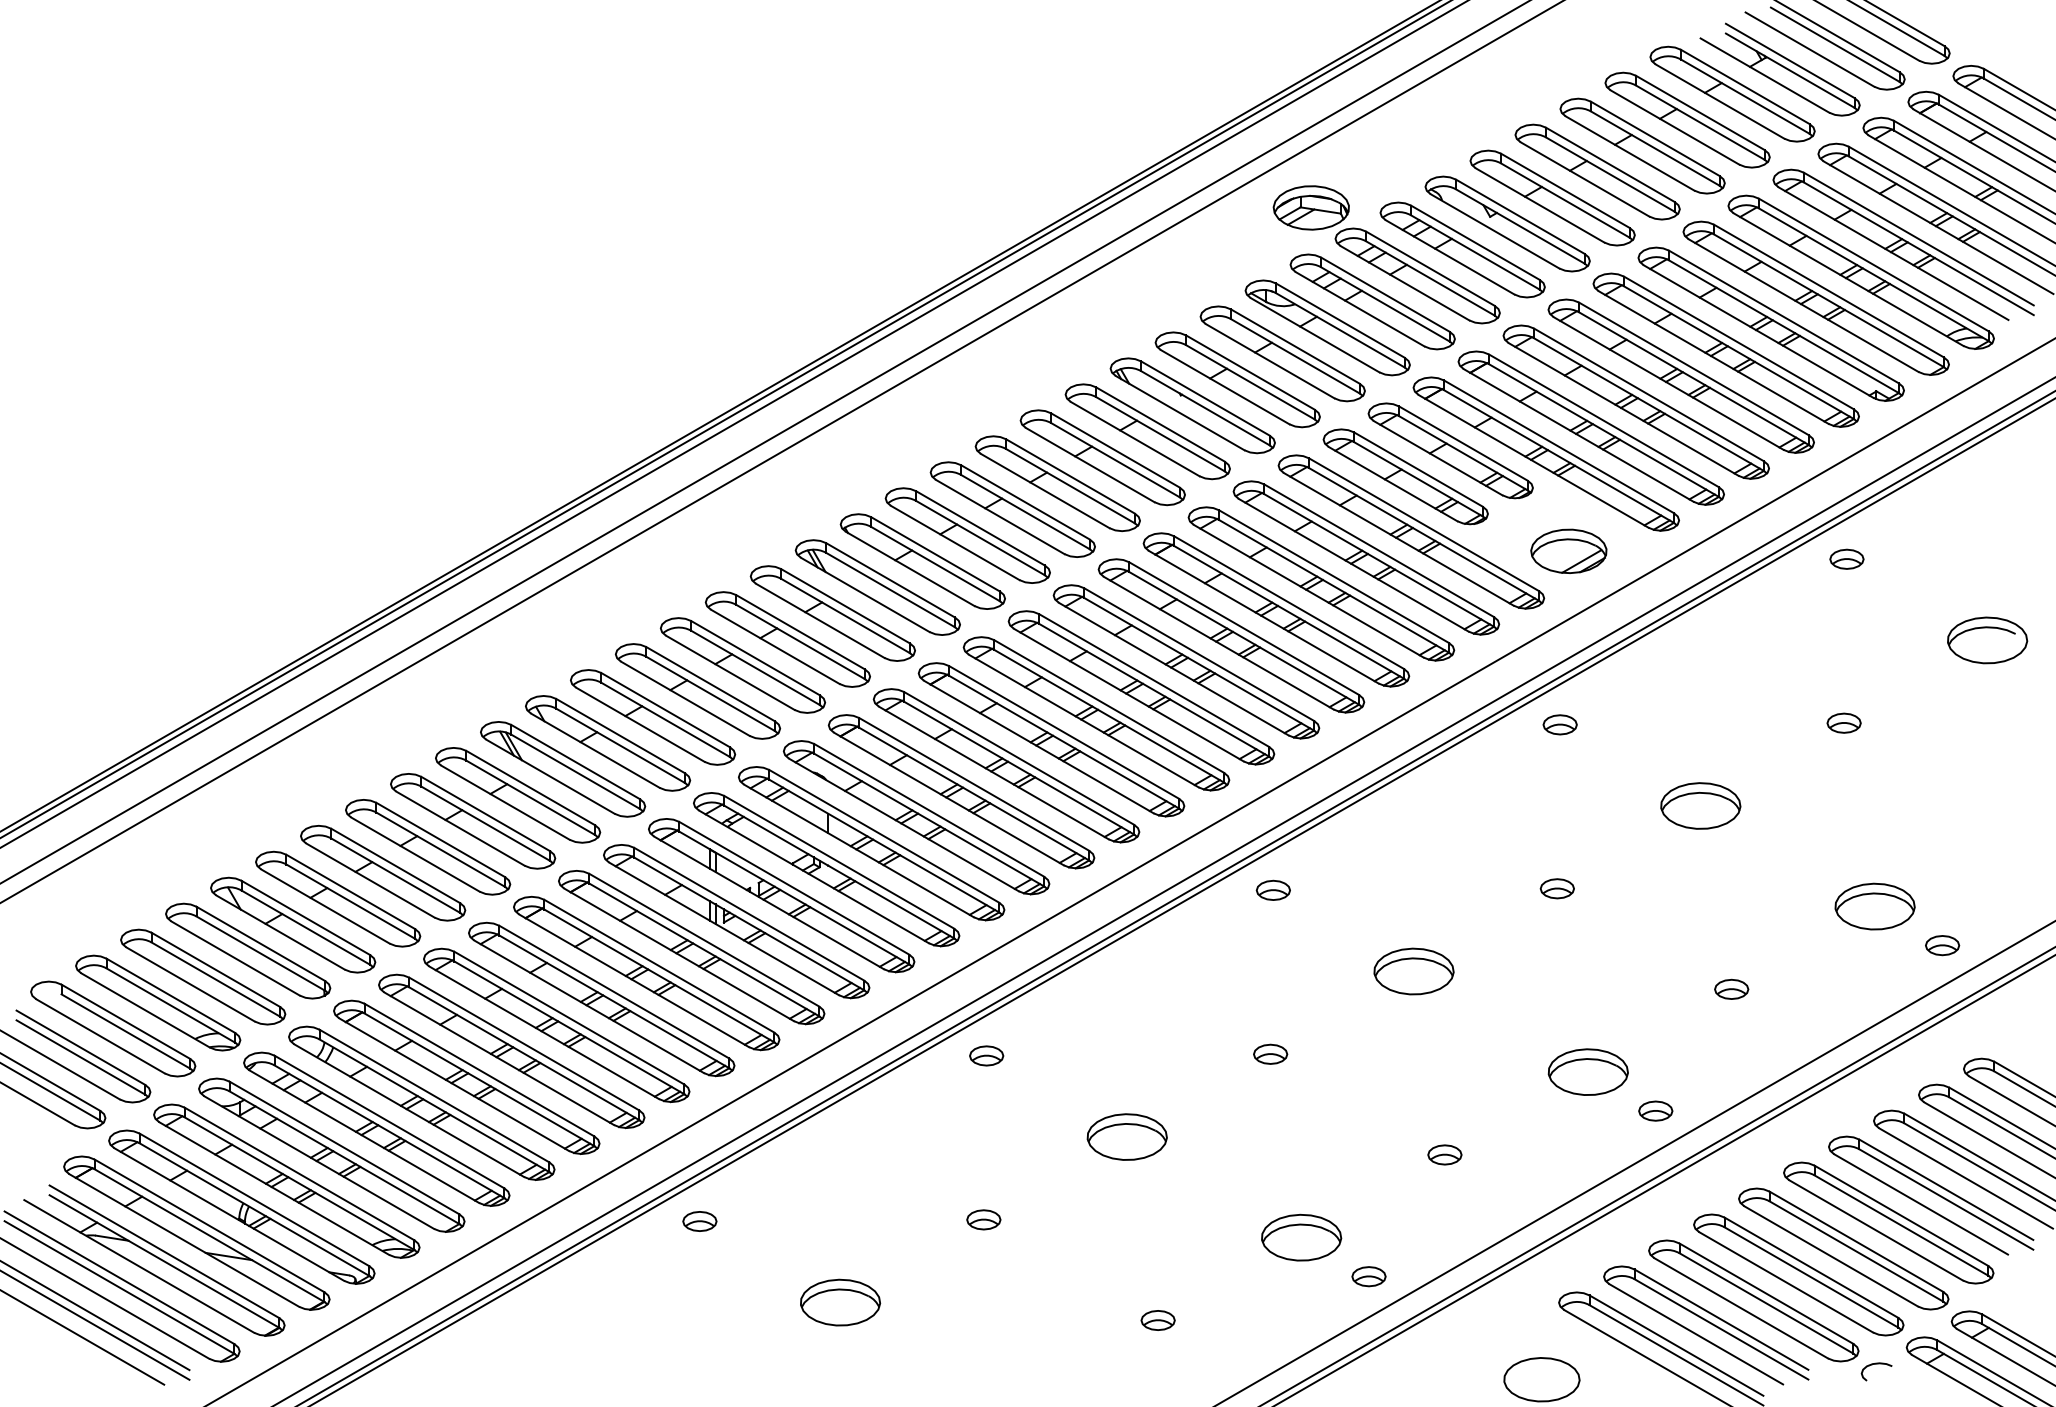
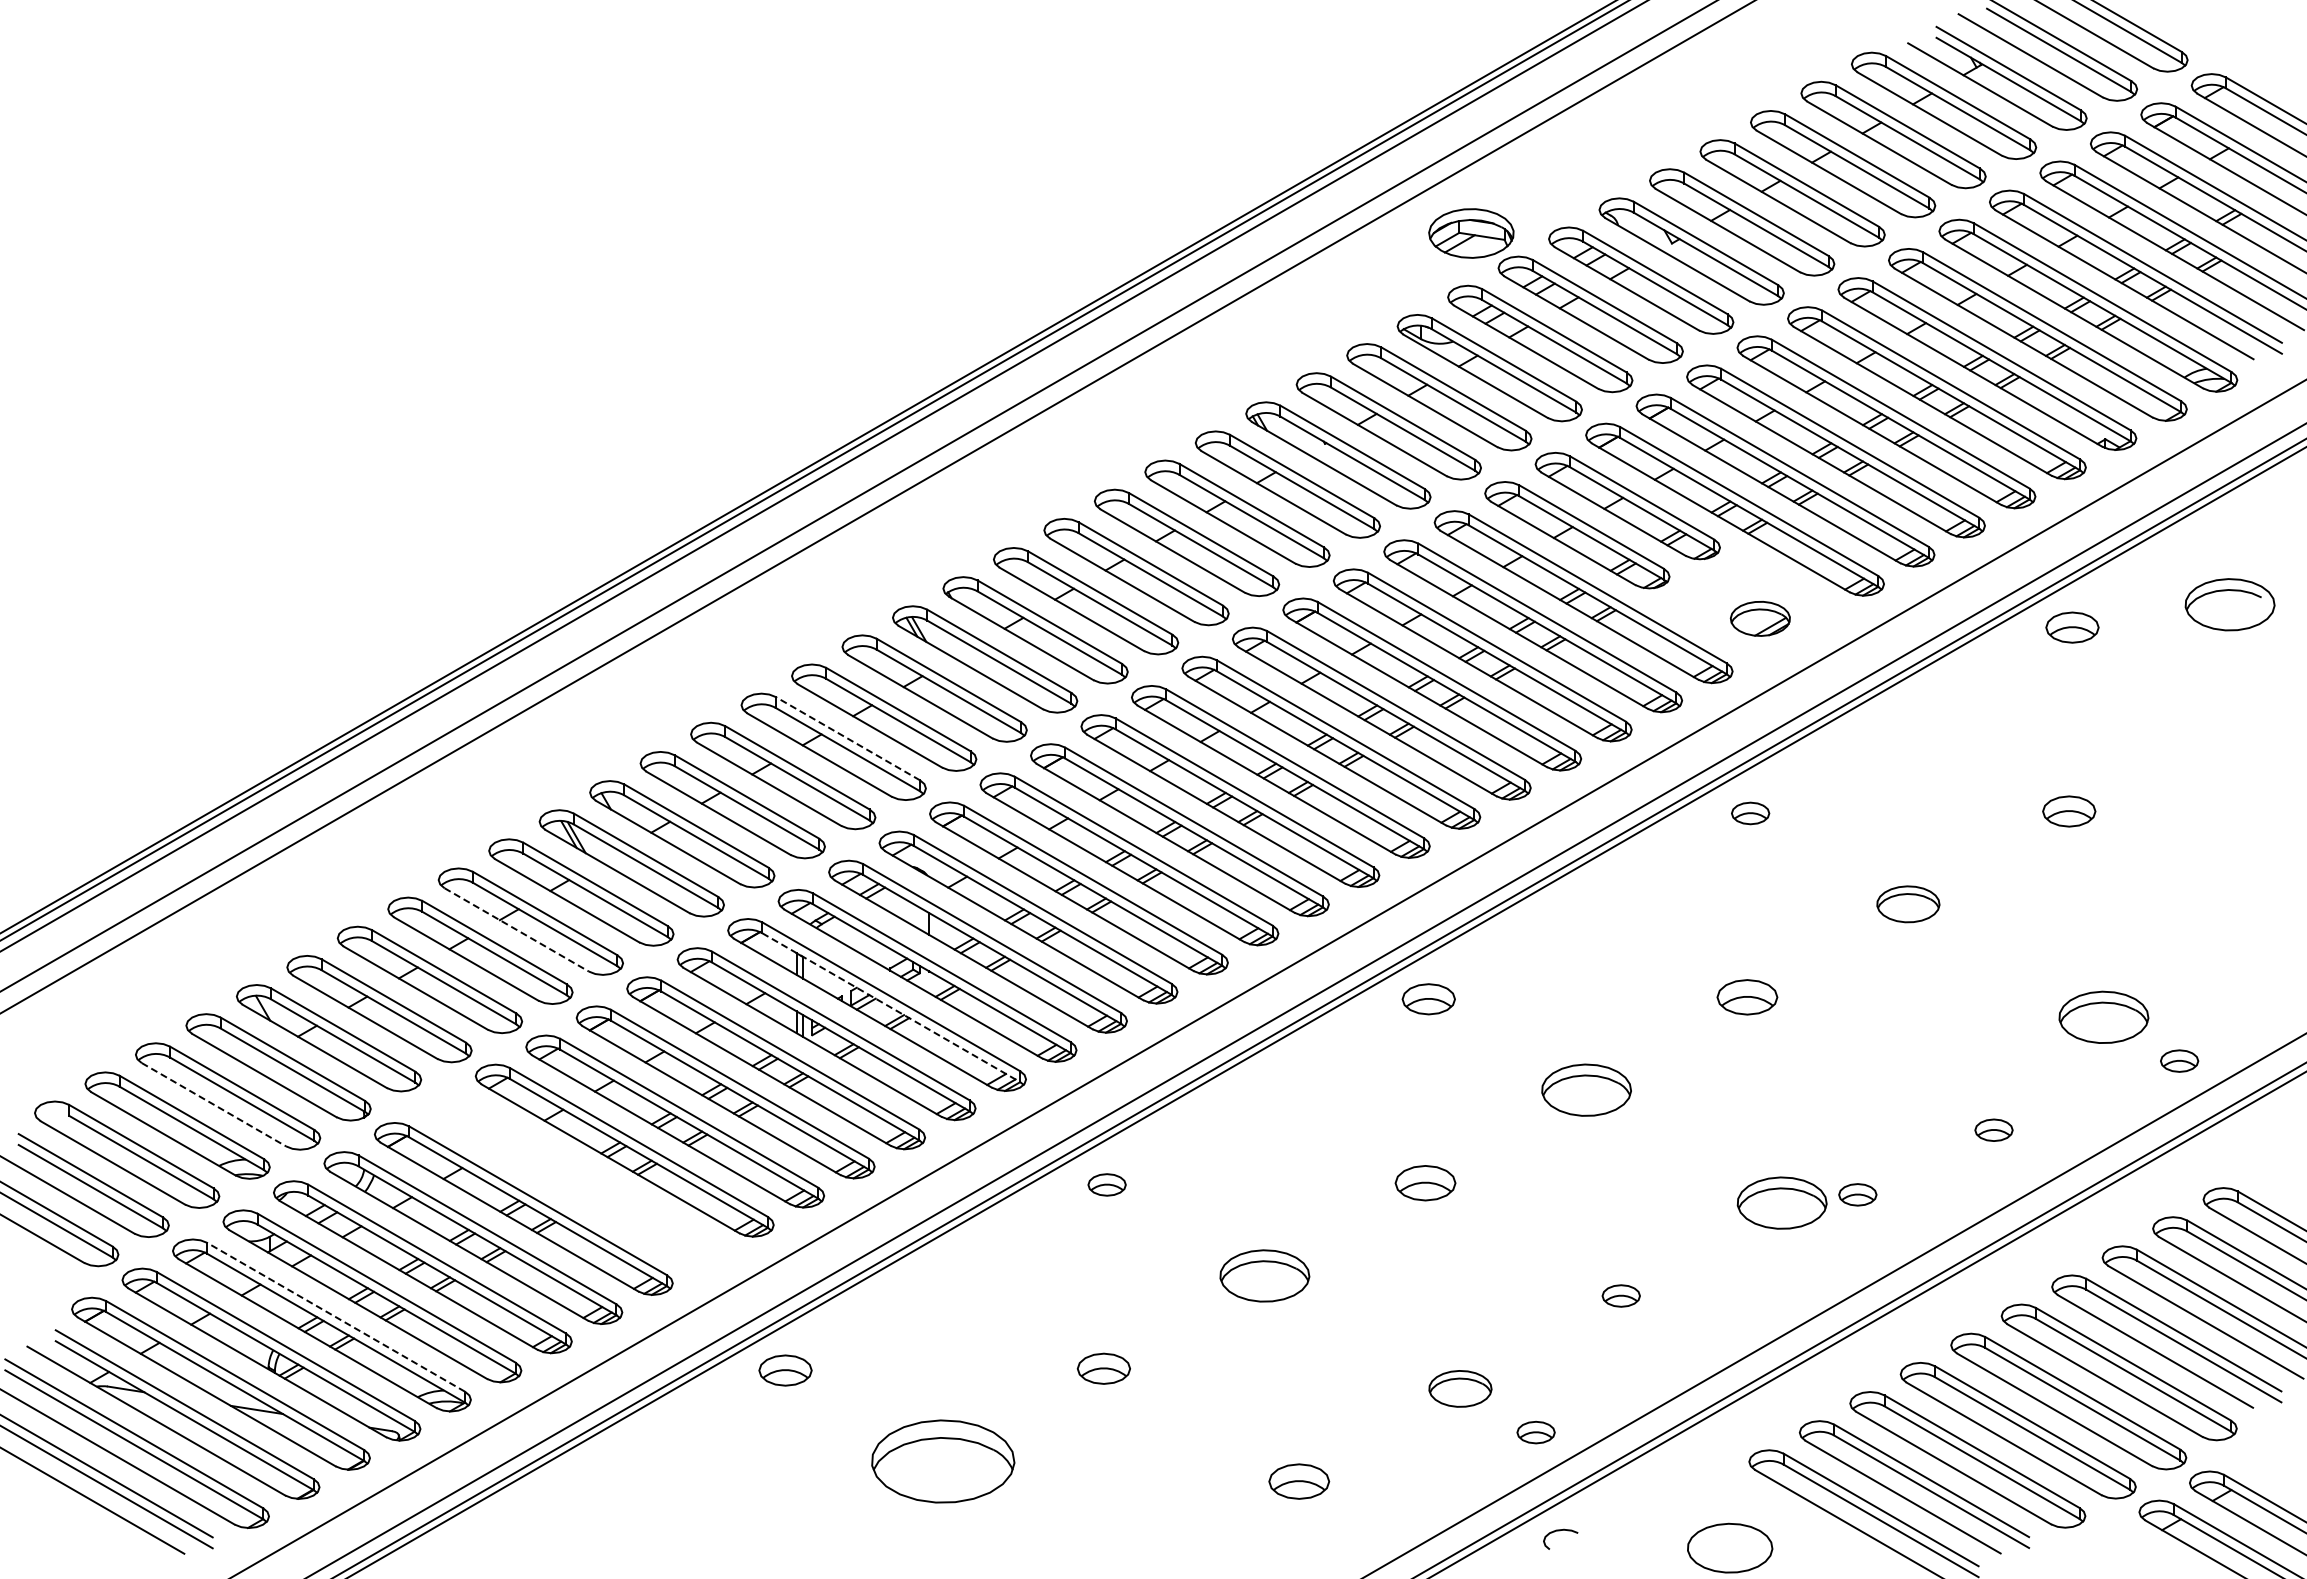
part: (1569, 551) -> (1760, 618), size x0.7
part: (1846, 559) -> (2071, 627), size x1.4
part: (1987, 640) -> (2229, 604), moved
line: (755, 658) -> (847, 738), solid -> dashed
part: (1843, 723) -> (2068, 811), size x1.4
part: (1700, 805) -> (1908, 903), size x0.7
line: (461, 829) -> (517, 930), solid -> dashed
part: (1557, 888) -> (1747, 997), size x1.6
part: (1273, 889) -> (1428, 998), size x1.4
line: (794, 897) -> (891, 1007), solid -> dashed
line: (191, 984) -> (214, 1104), solid -> dashed
part: (1731, 988) -> (1993, 1129), moved
part: (511, 1051) -> (574, 1179), removed
part: (1270, 1053) -> (1425, 1182), size x1.6
part: (1655, 1110) -> (1857, 1194), moved
line: (299, 1174) -> (336, 1317), solid -> dashed
part: (983, 1219) -> (1103, 1368), size x1.4
part: (699, 1221) -> (784, 1370), size x1.4
part: (1301, 1237) -> (1460, 1388), size x0.7
part: (839, 1302) -> (942, 1461), size x1.6
part: (1158, 1320) -> (1299, 1481), size x1.6
curve: (1876, 1364) -> (1560, 1531), moved

